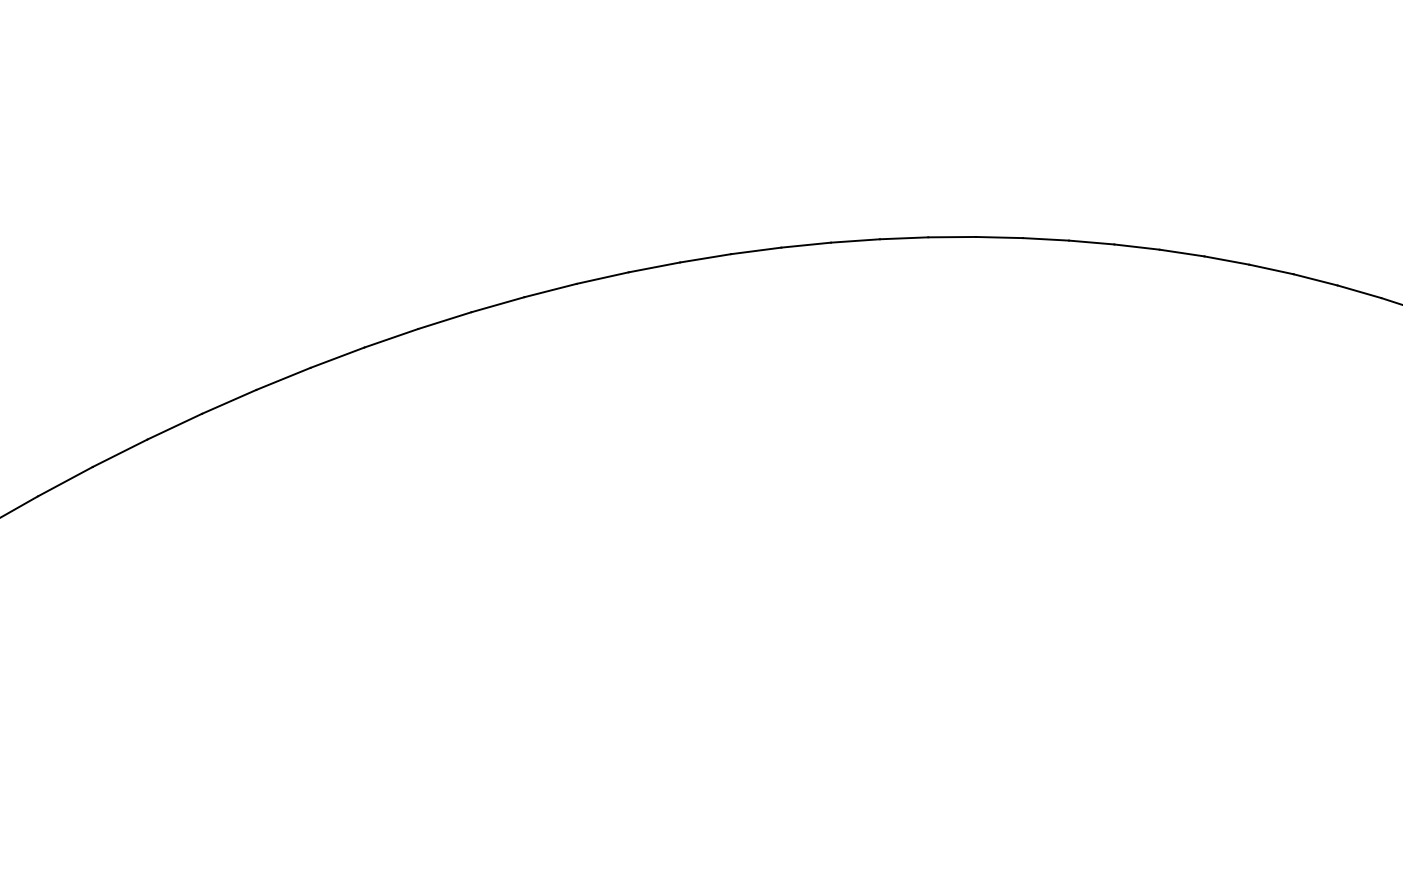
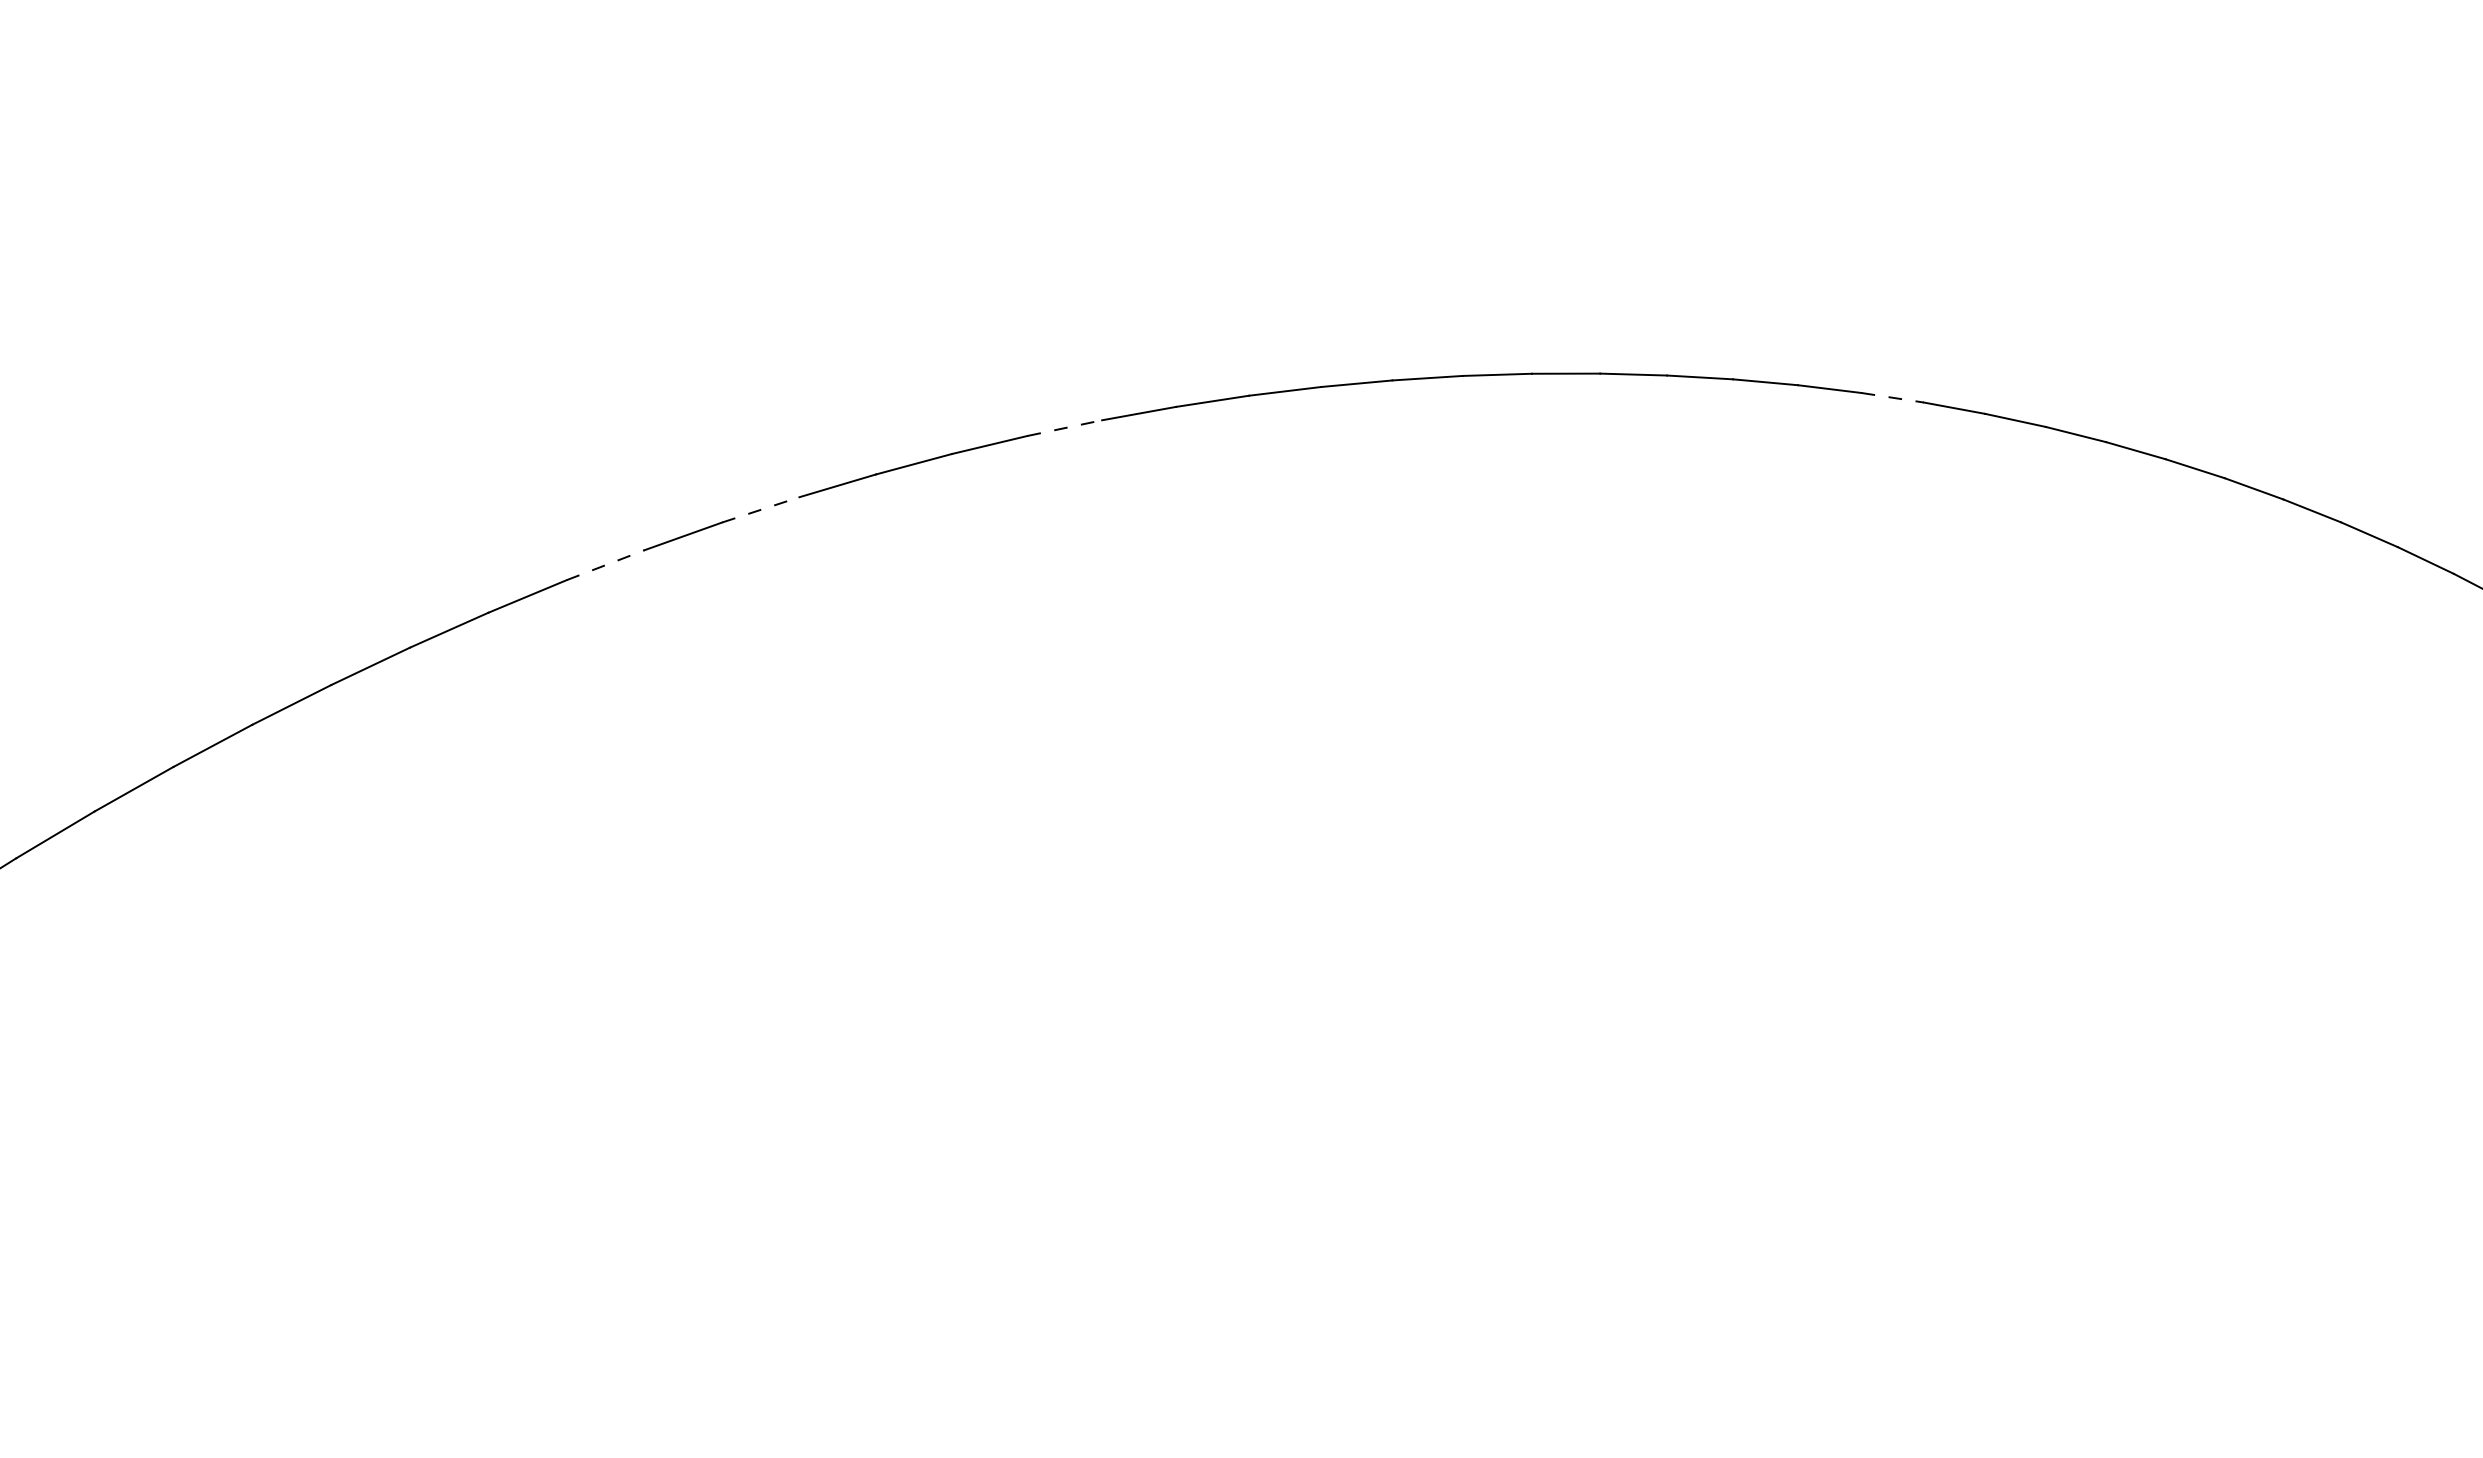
line: (1045, 239) -> (1892, 397), solid -> dashed
line: (445, 320) -> (1065, 428), solid -> dashed
line: (228, 401) -> (760, 509), solid -> dashed
line: (119, 453) -> (605, 565), solid -> dashed

